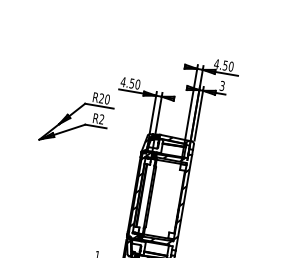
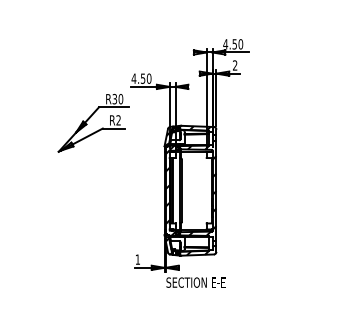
text: (222, 86) -> (235, 65), 3 -> 2
text: (101, 98) -> (114, 99), R20 -> R30

